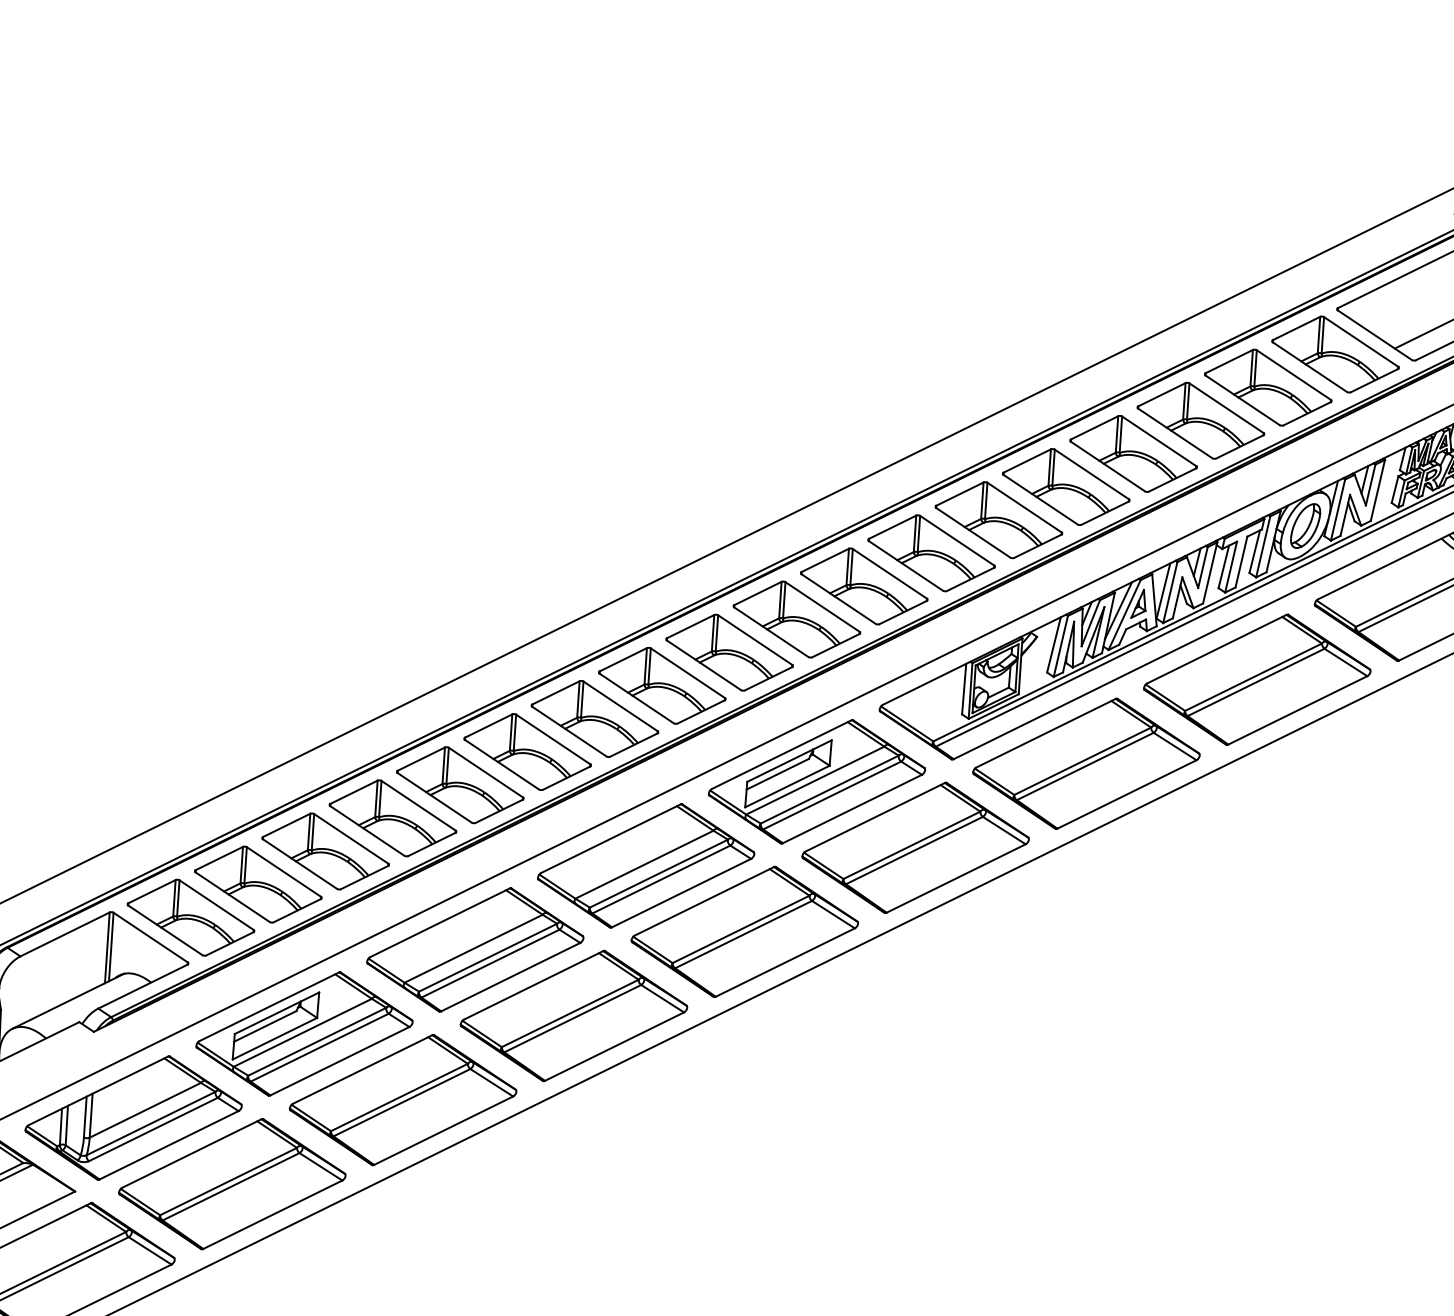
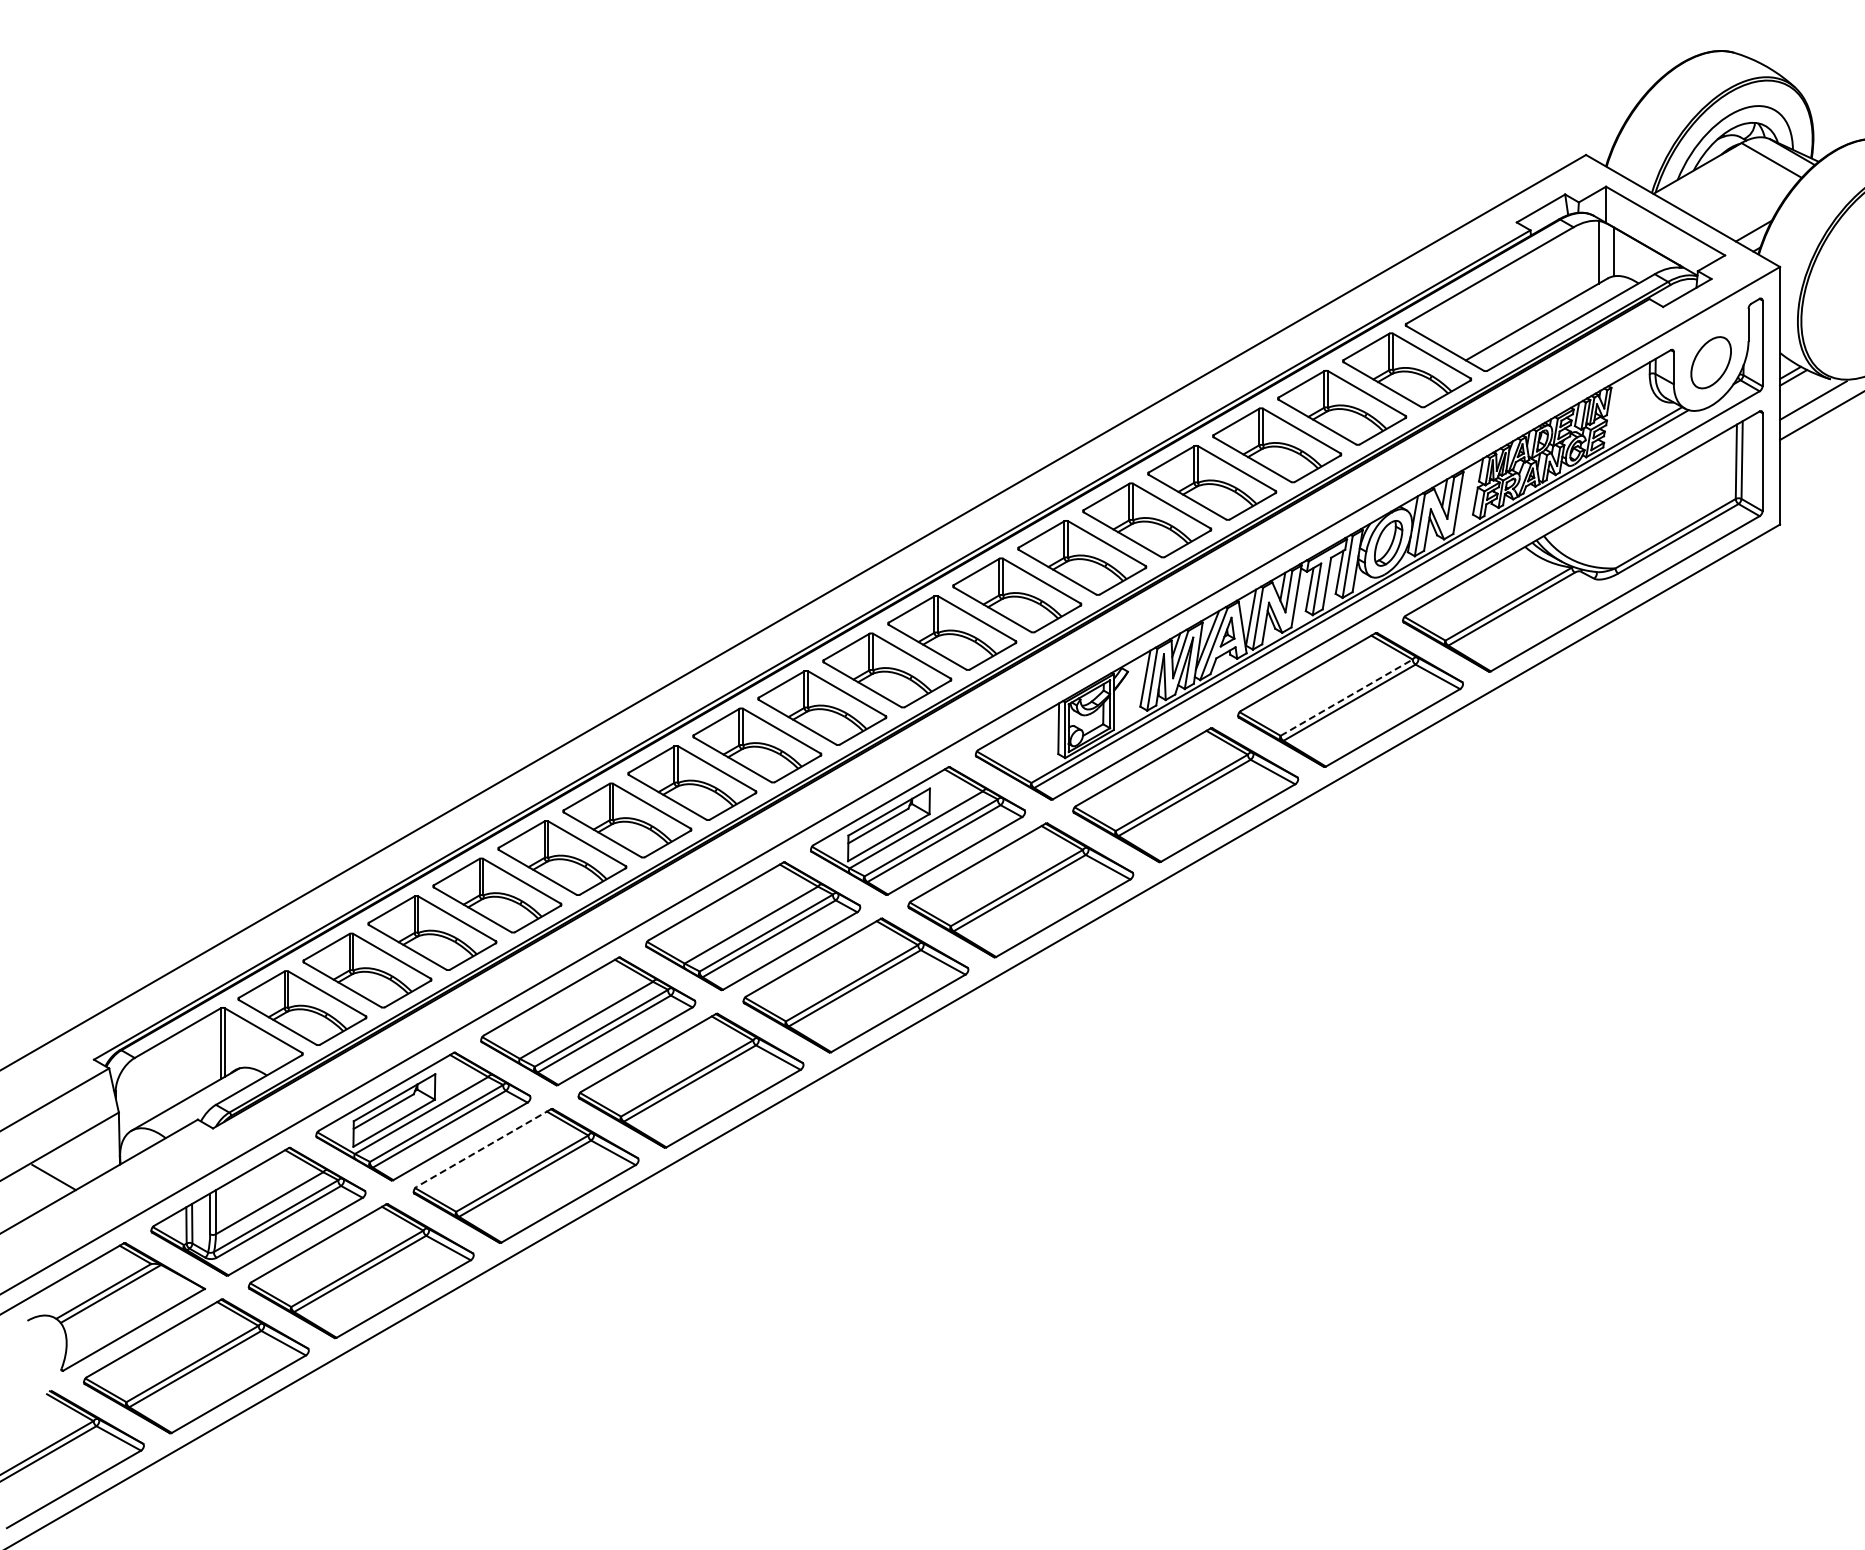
line: (1254, 677) -> (1347, 697), solid -> dashed
line: (362, 1069) -> (483, 1148), solid -> dashed

